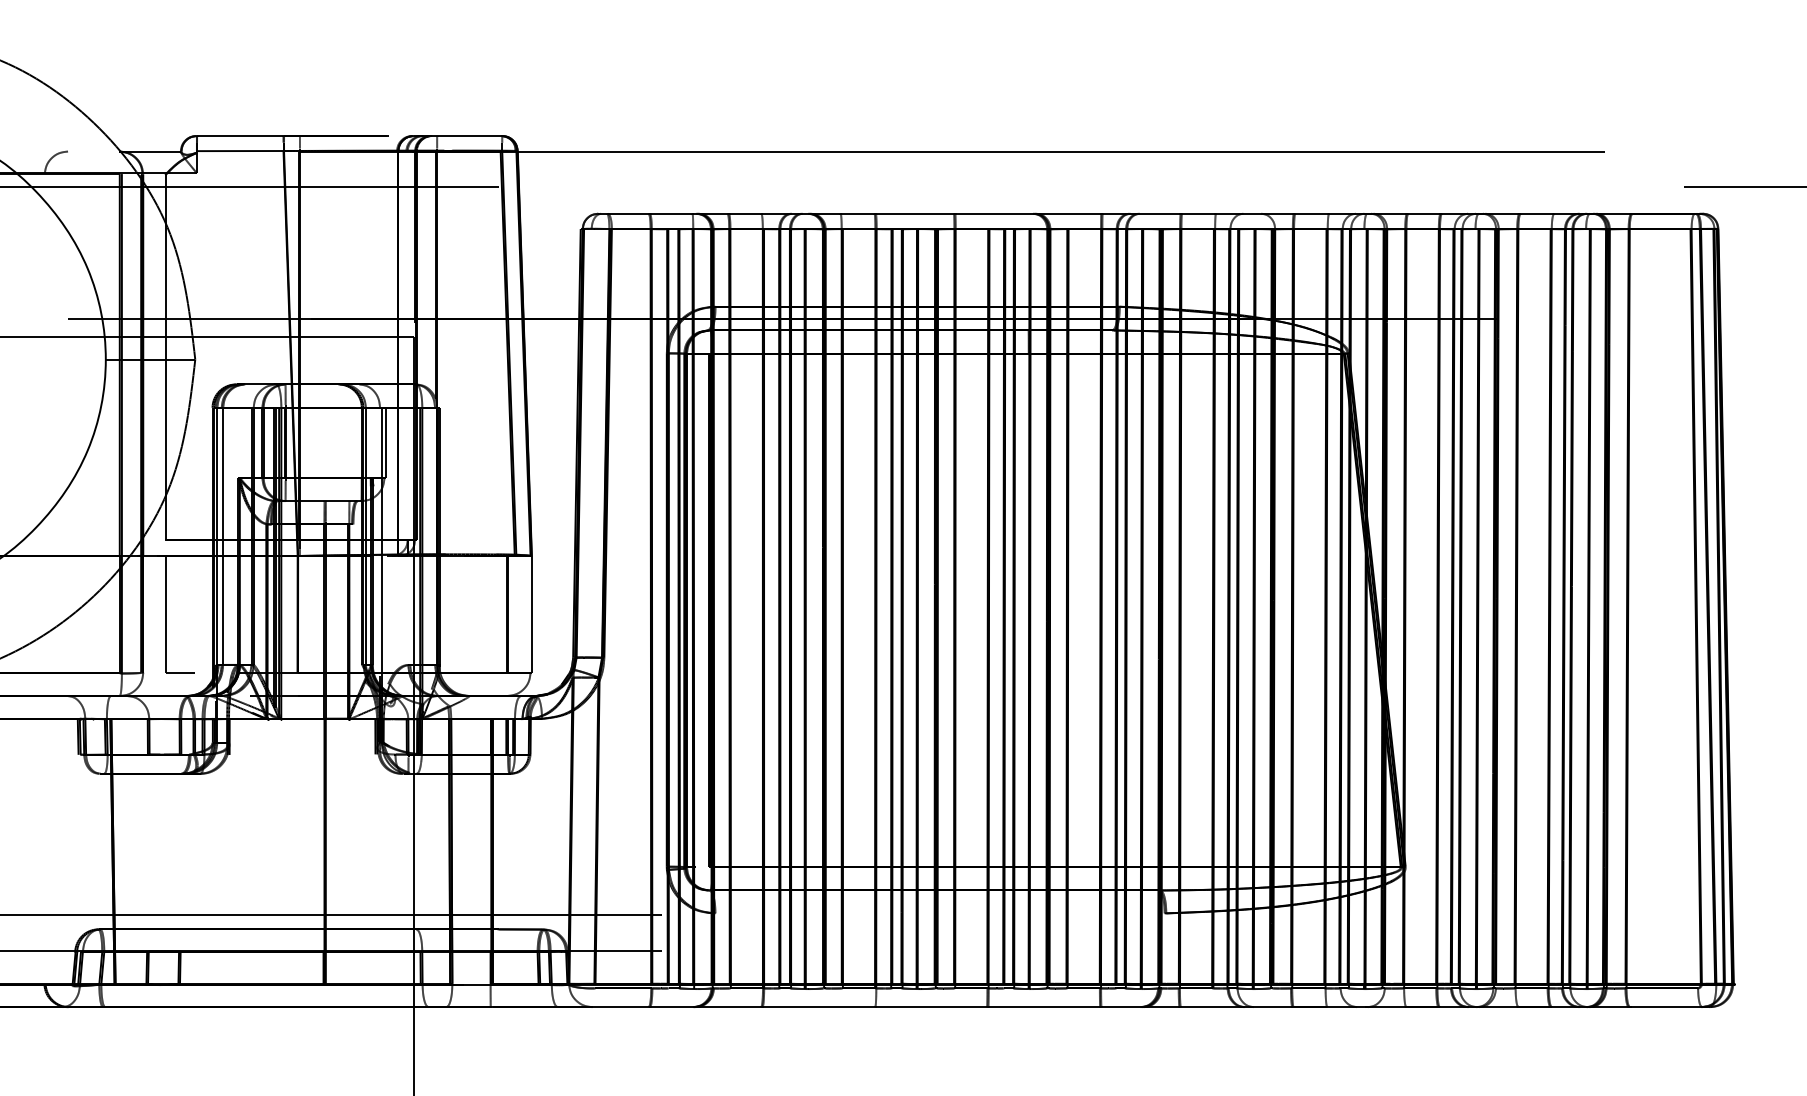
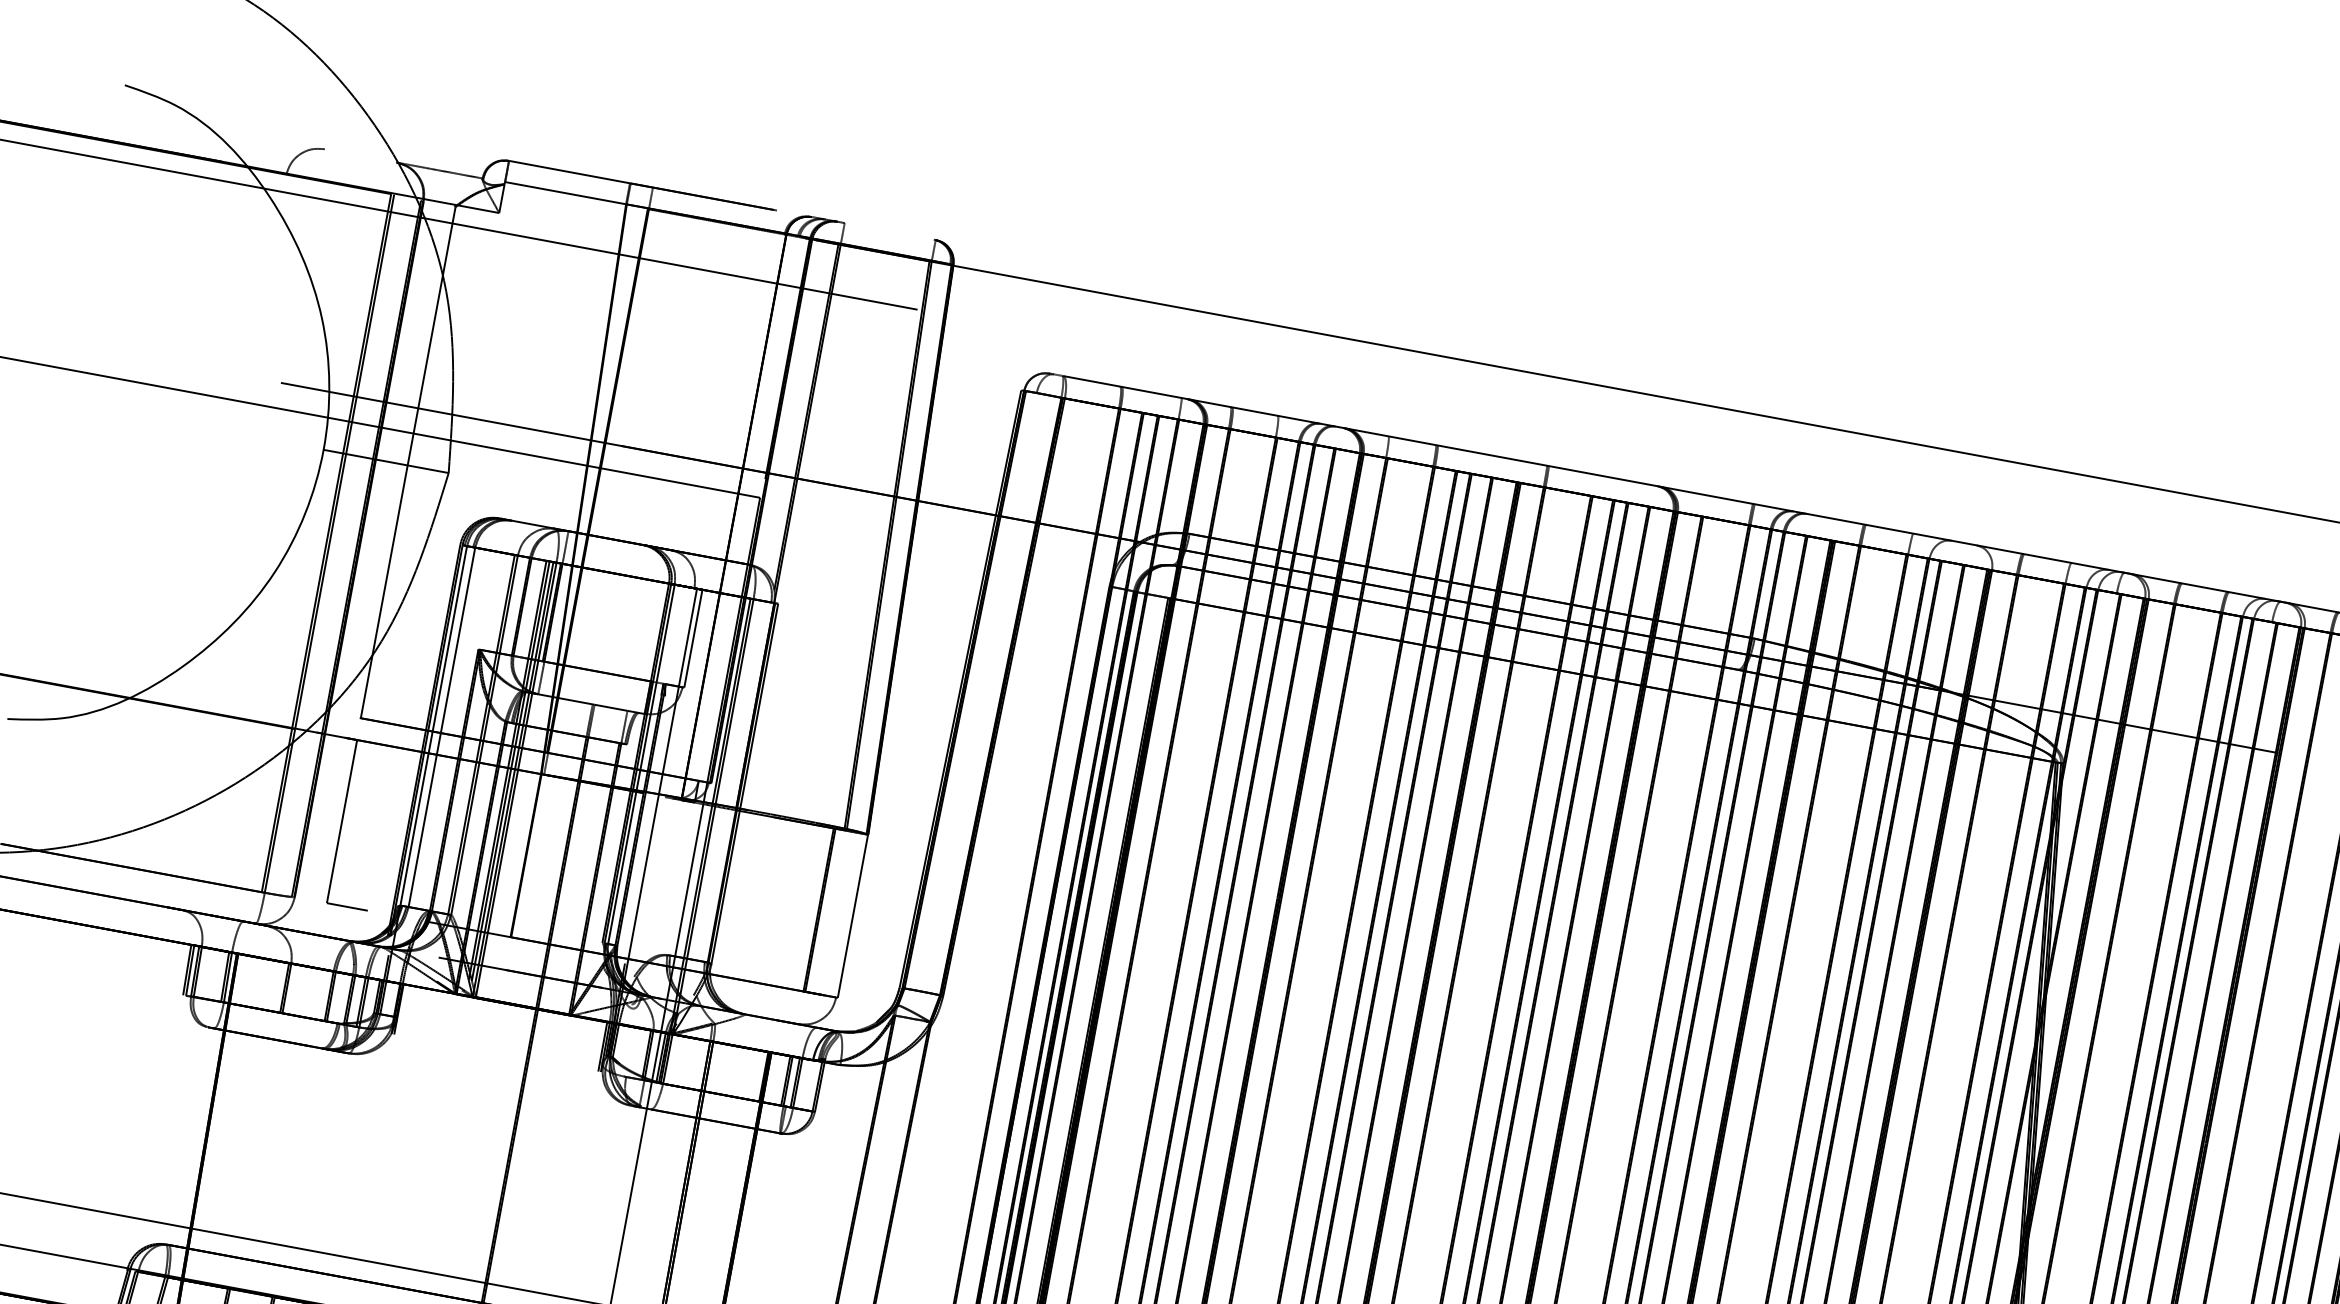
line: (469, 135) -> (890, 230), removed

